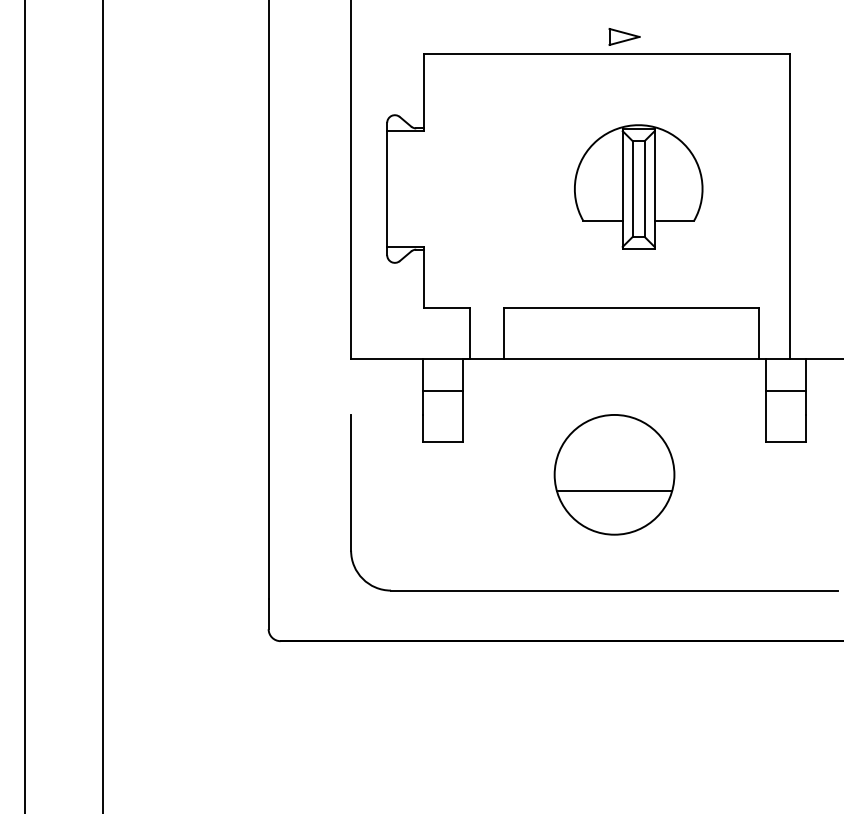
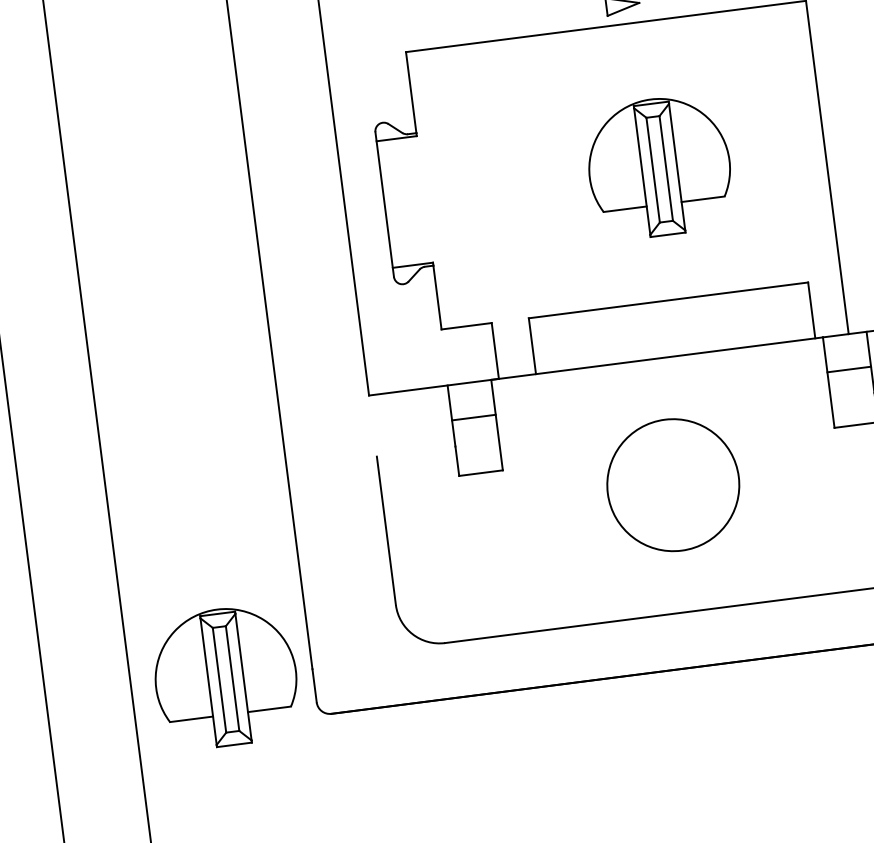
line: (614, 490) -> (675, 502), removed
part: (189, 595) -> (225, 676), added

